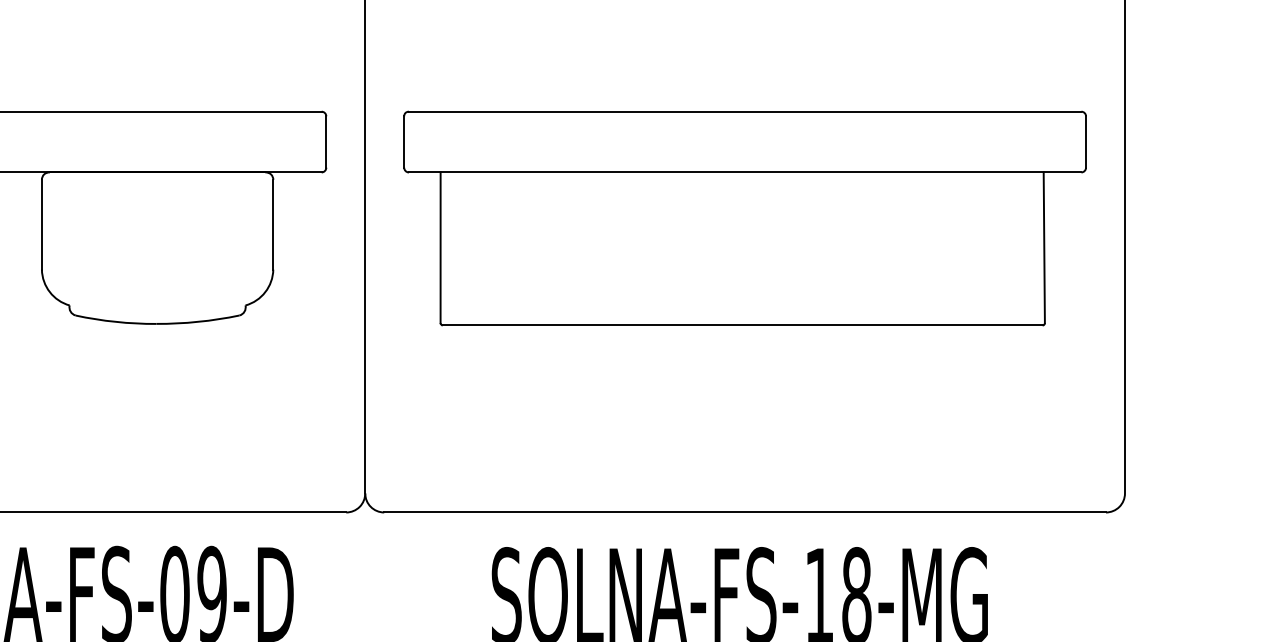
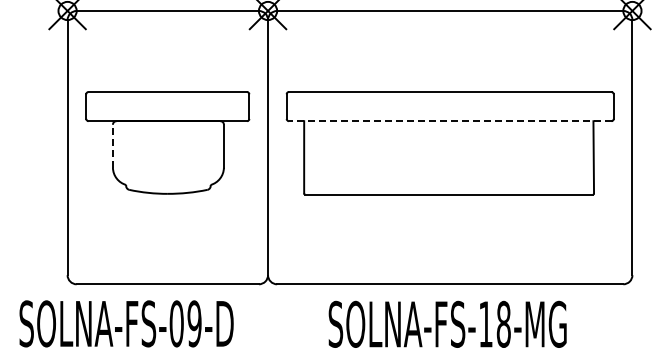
line: (743, 173) -> (449, 121), solid -> dashed
line: (40, 225) -> (112, 146), solid -> dashed

